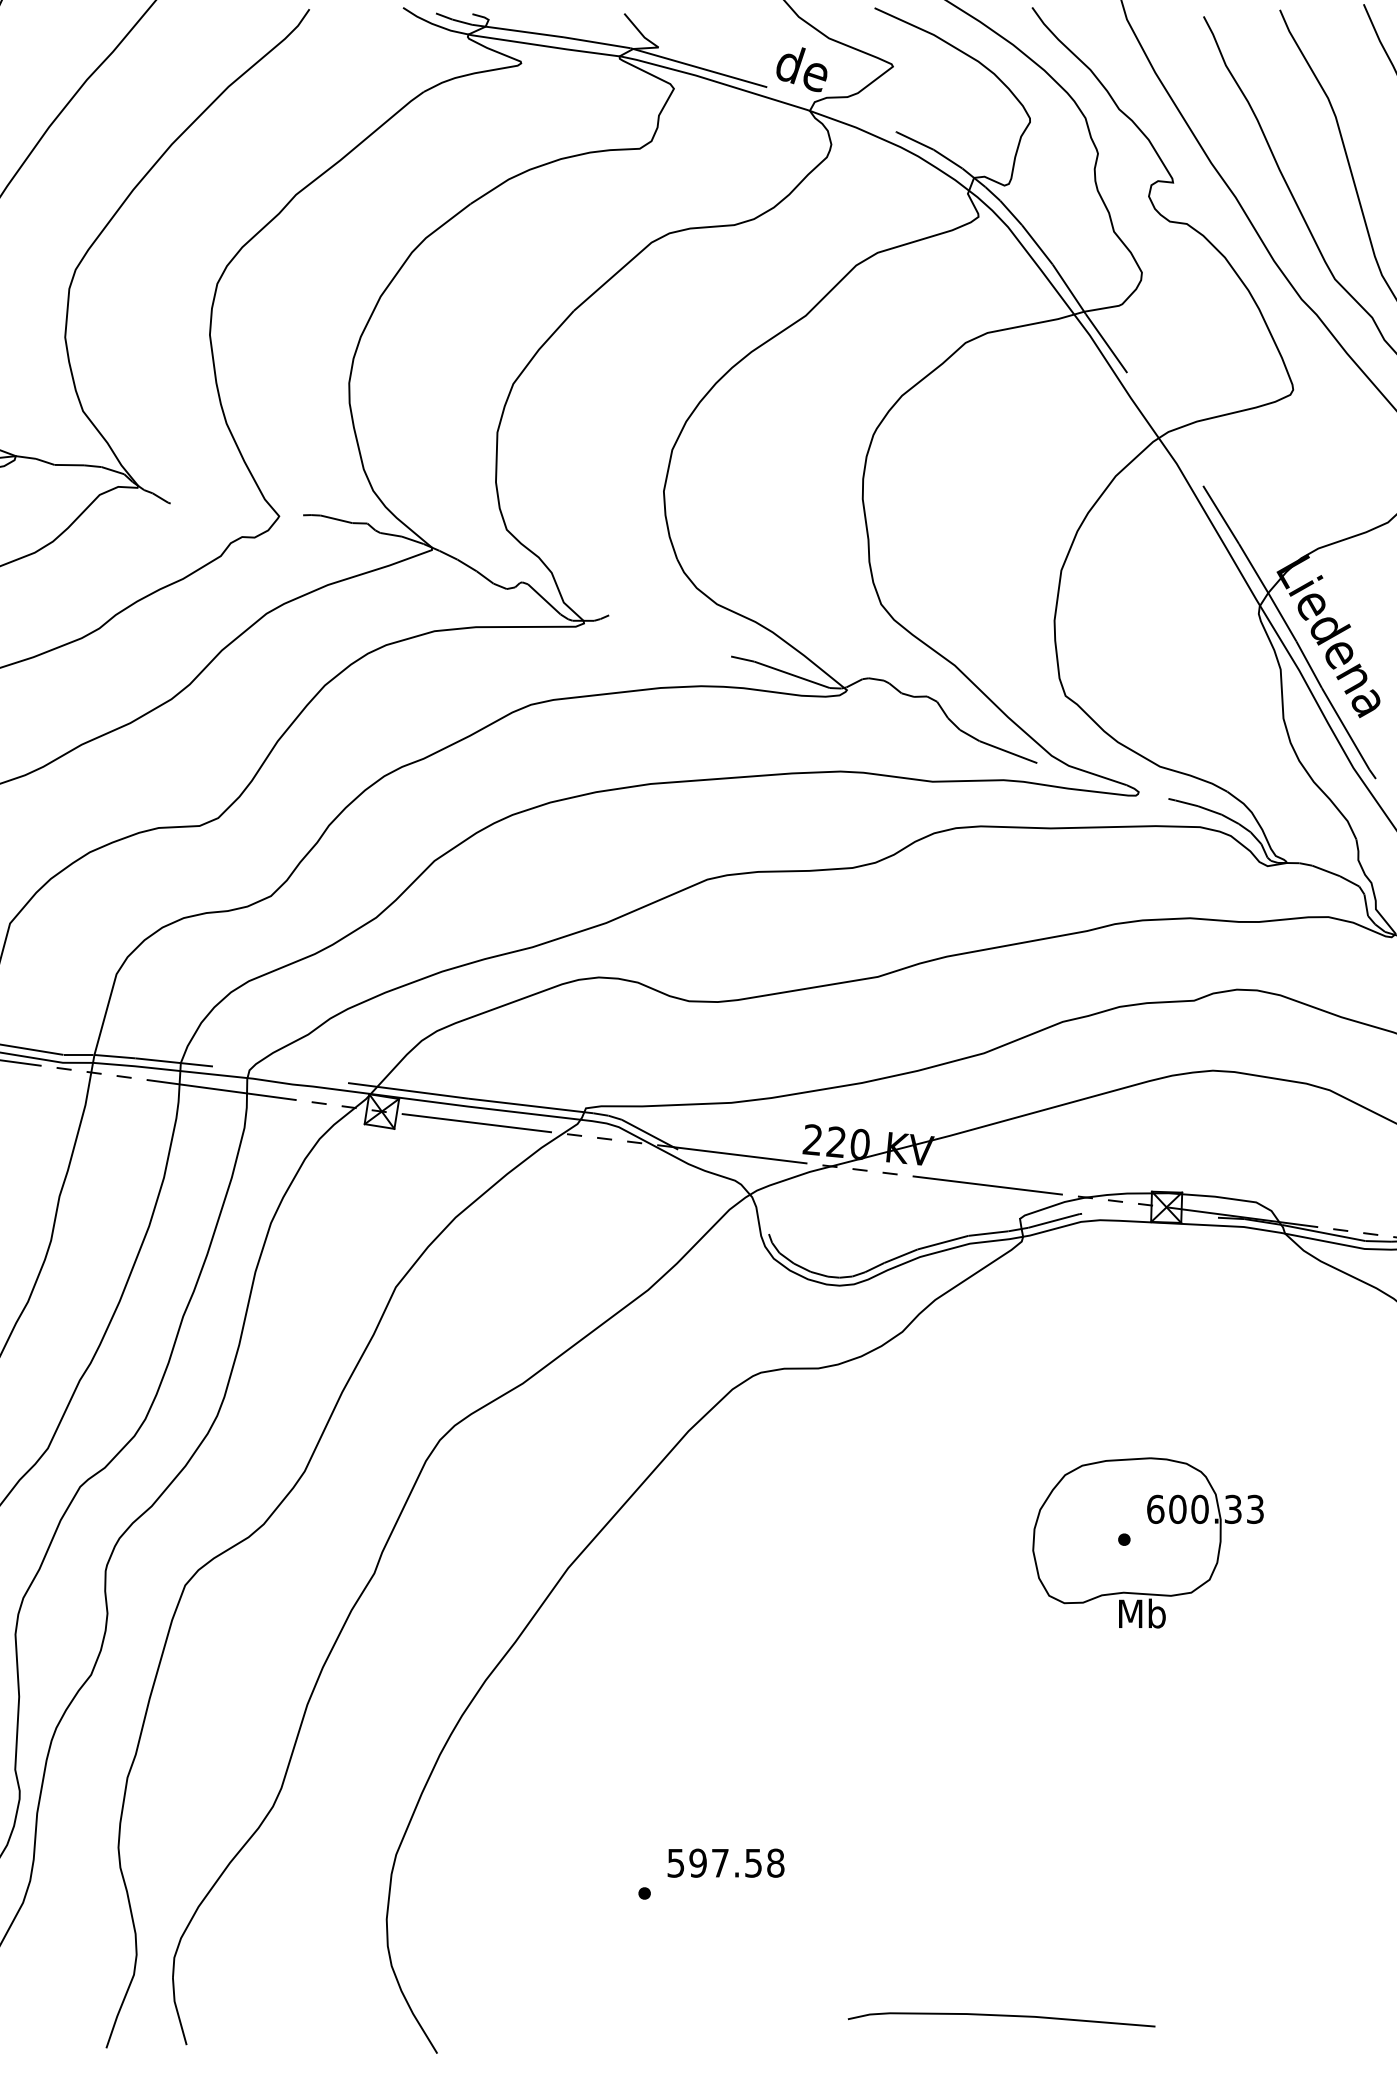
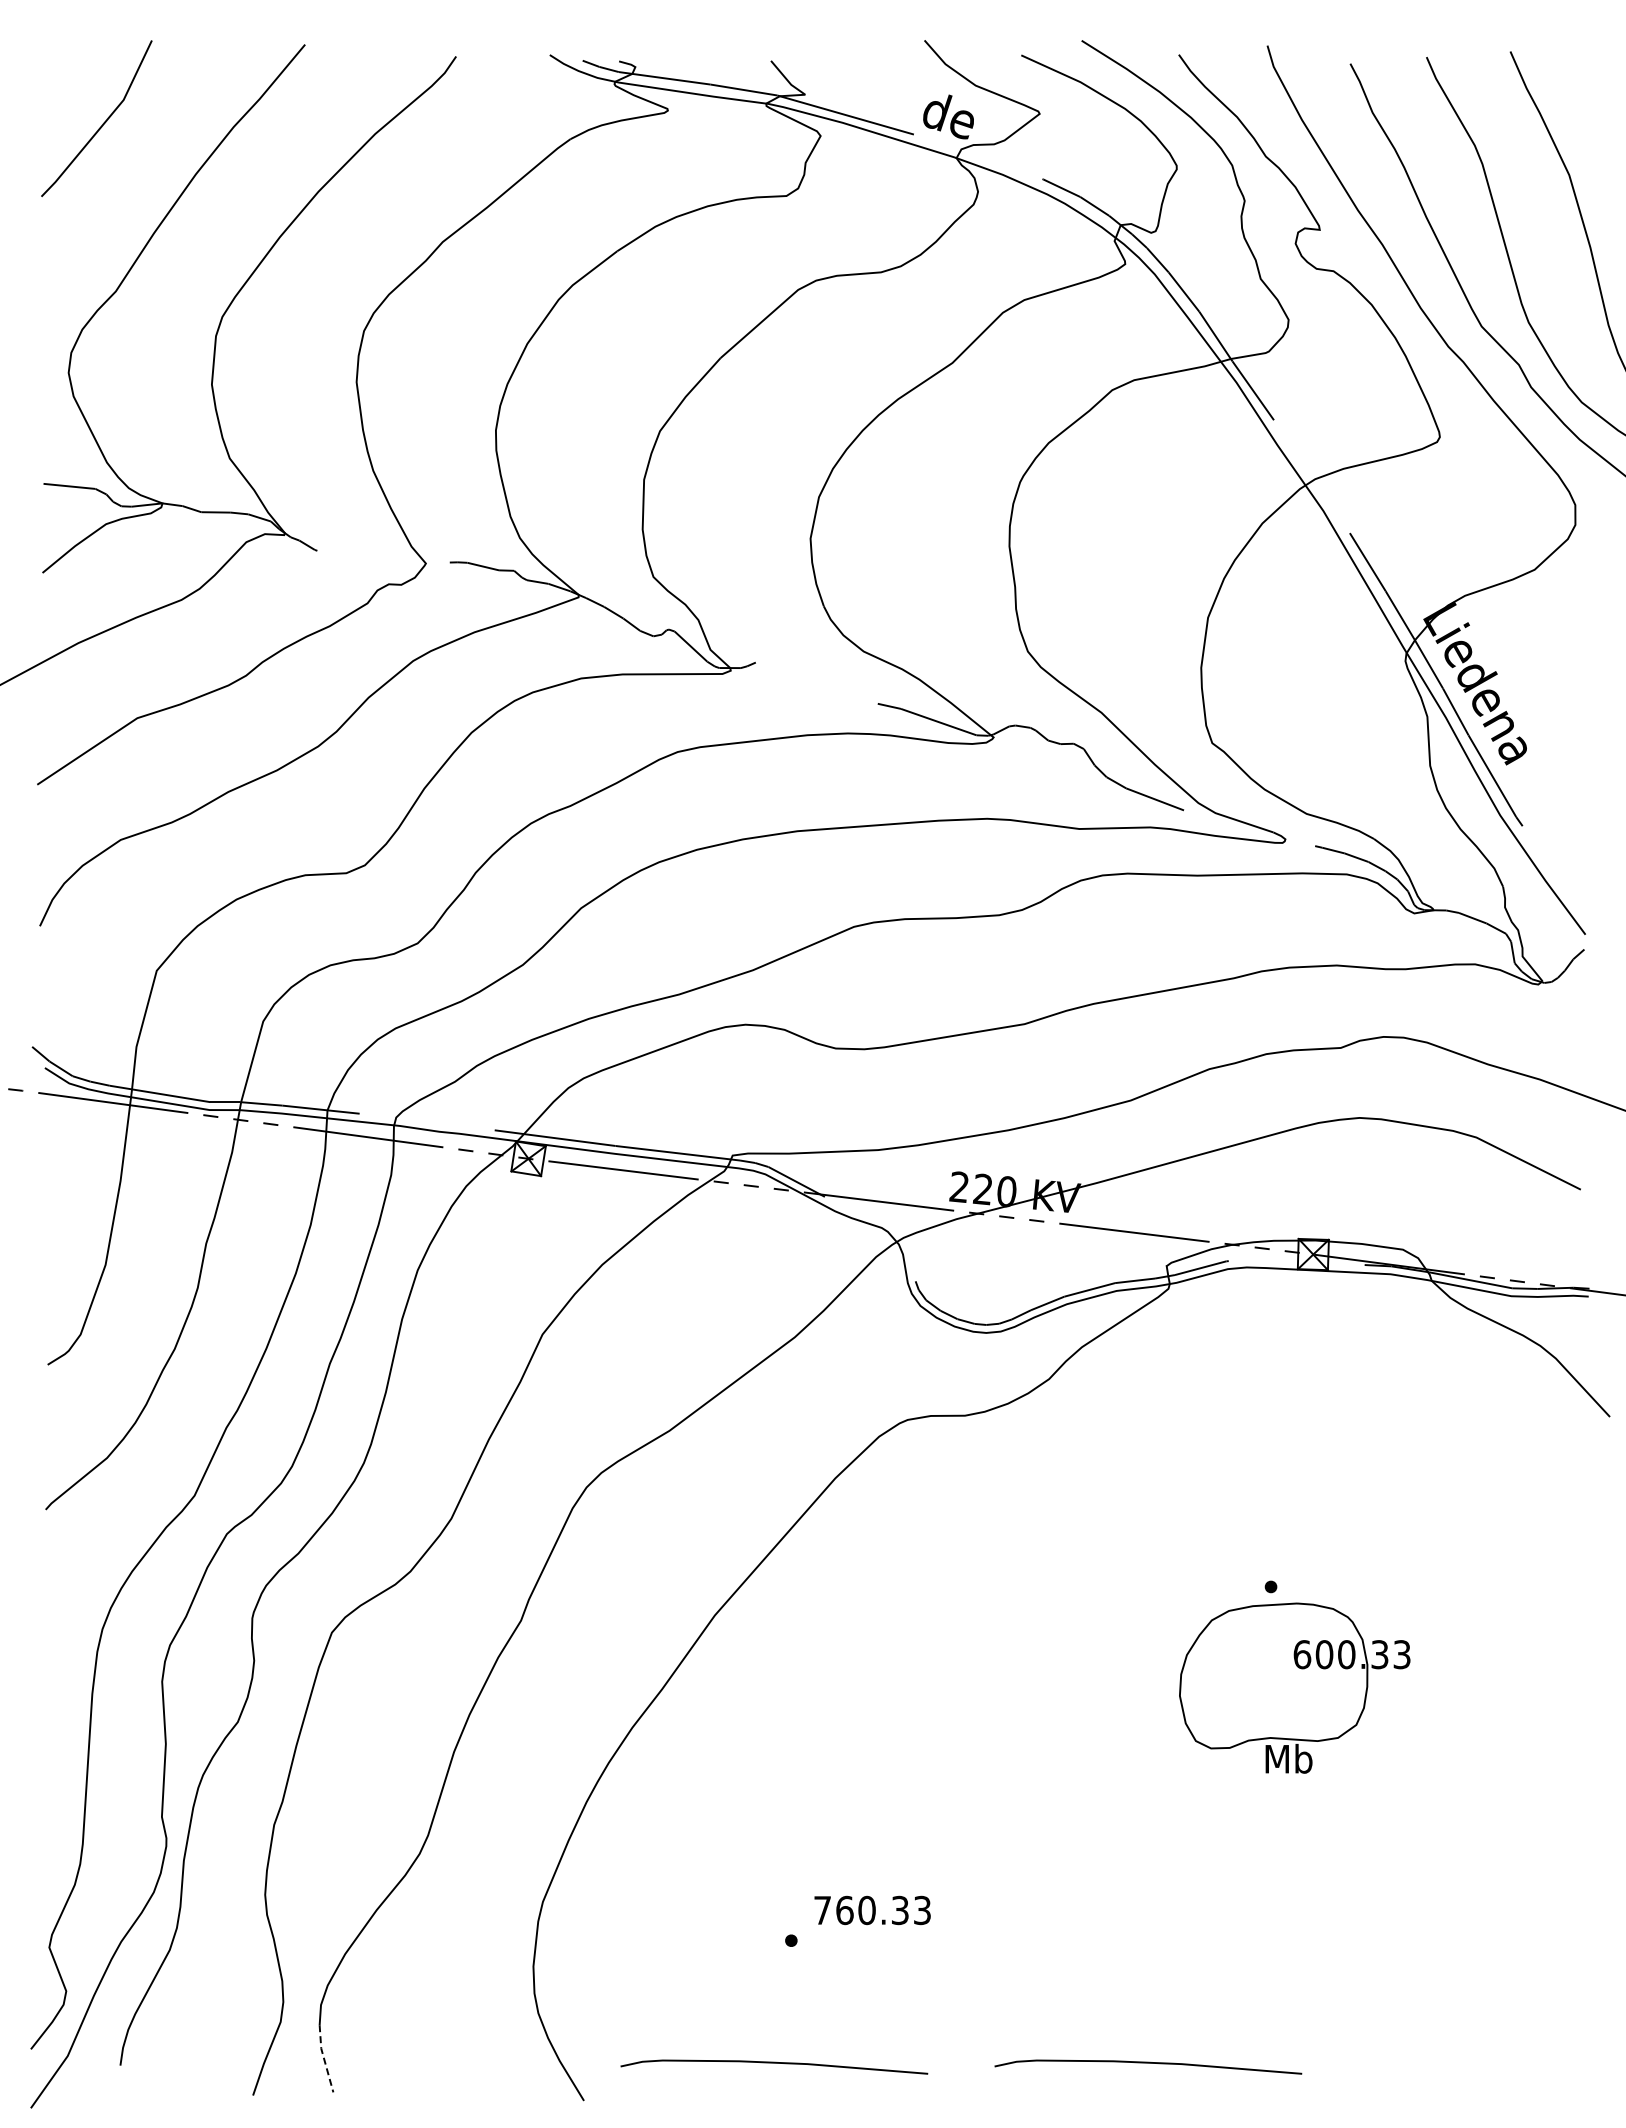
part: (1147, 1542) -> (1294, 1687), moved
text: (725, 1863) -> (872, 1910), 597.58 -> 760.33
line: (177, 2012) -> (324, 2059), solid -> dashed
curve: (627, 2016) -> (774, 2063), added

